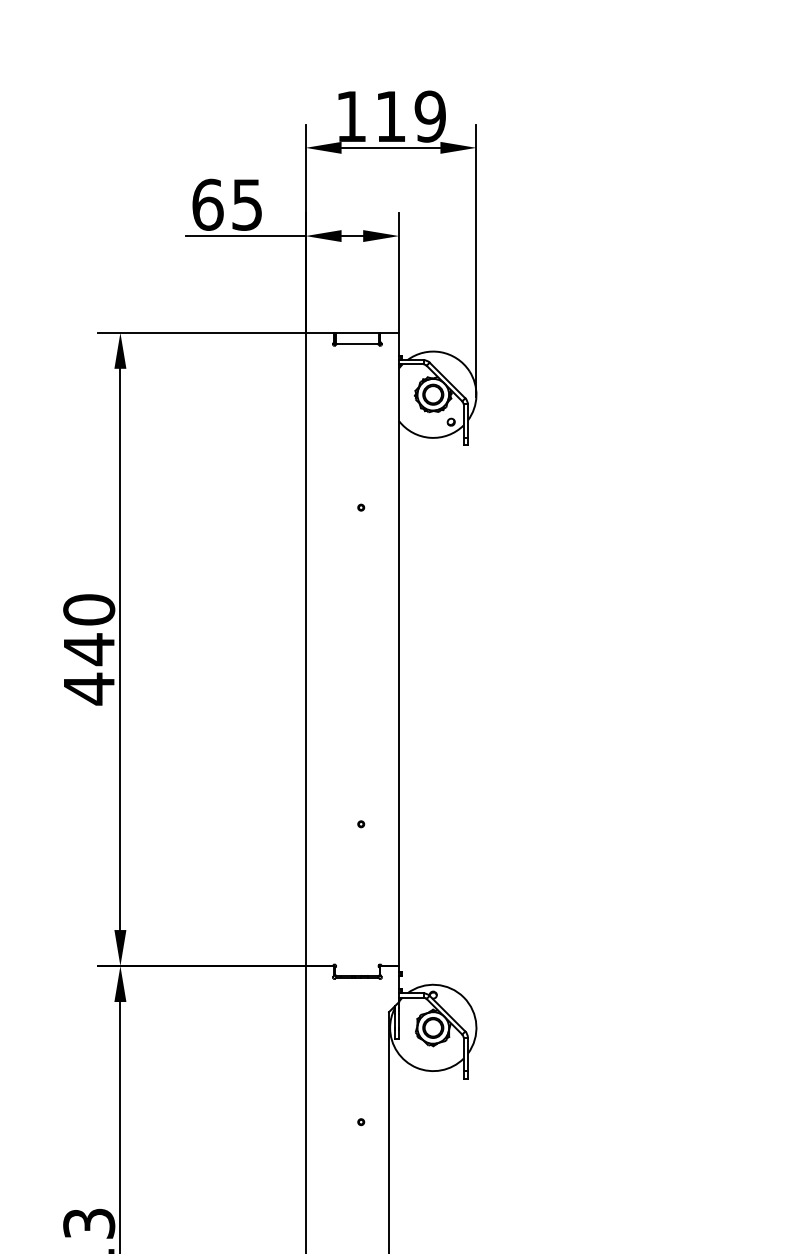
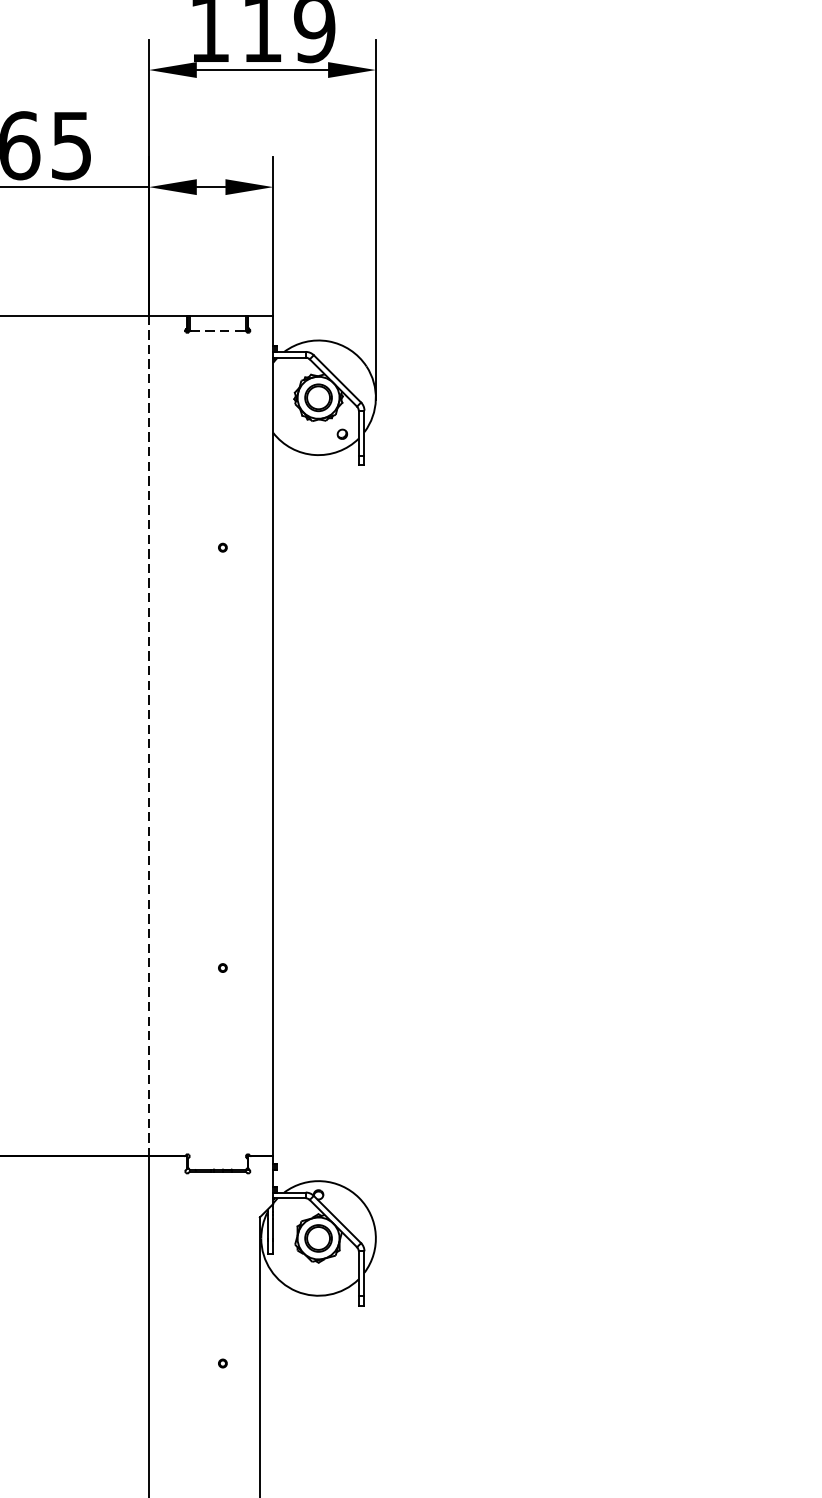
line: (357, 344) -> (217, 331), solid -> dashed
line: (305, 649) -> (148, 736), solid -> dashed

